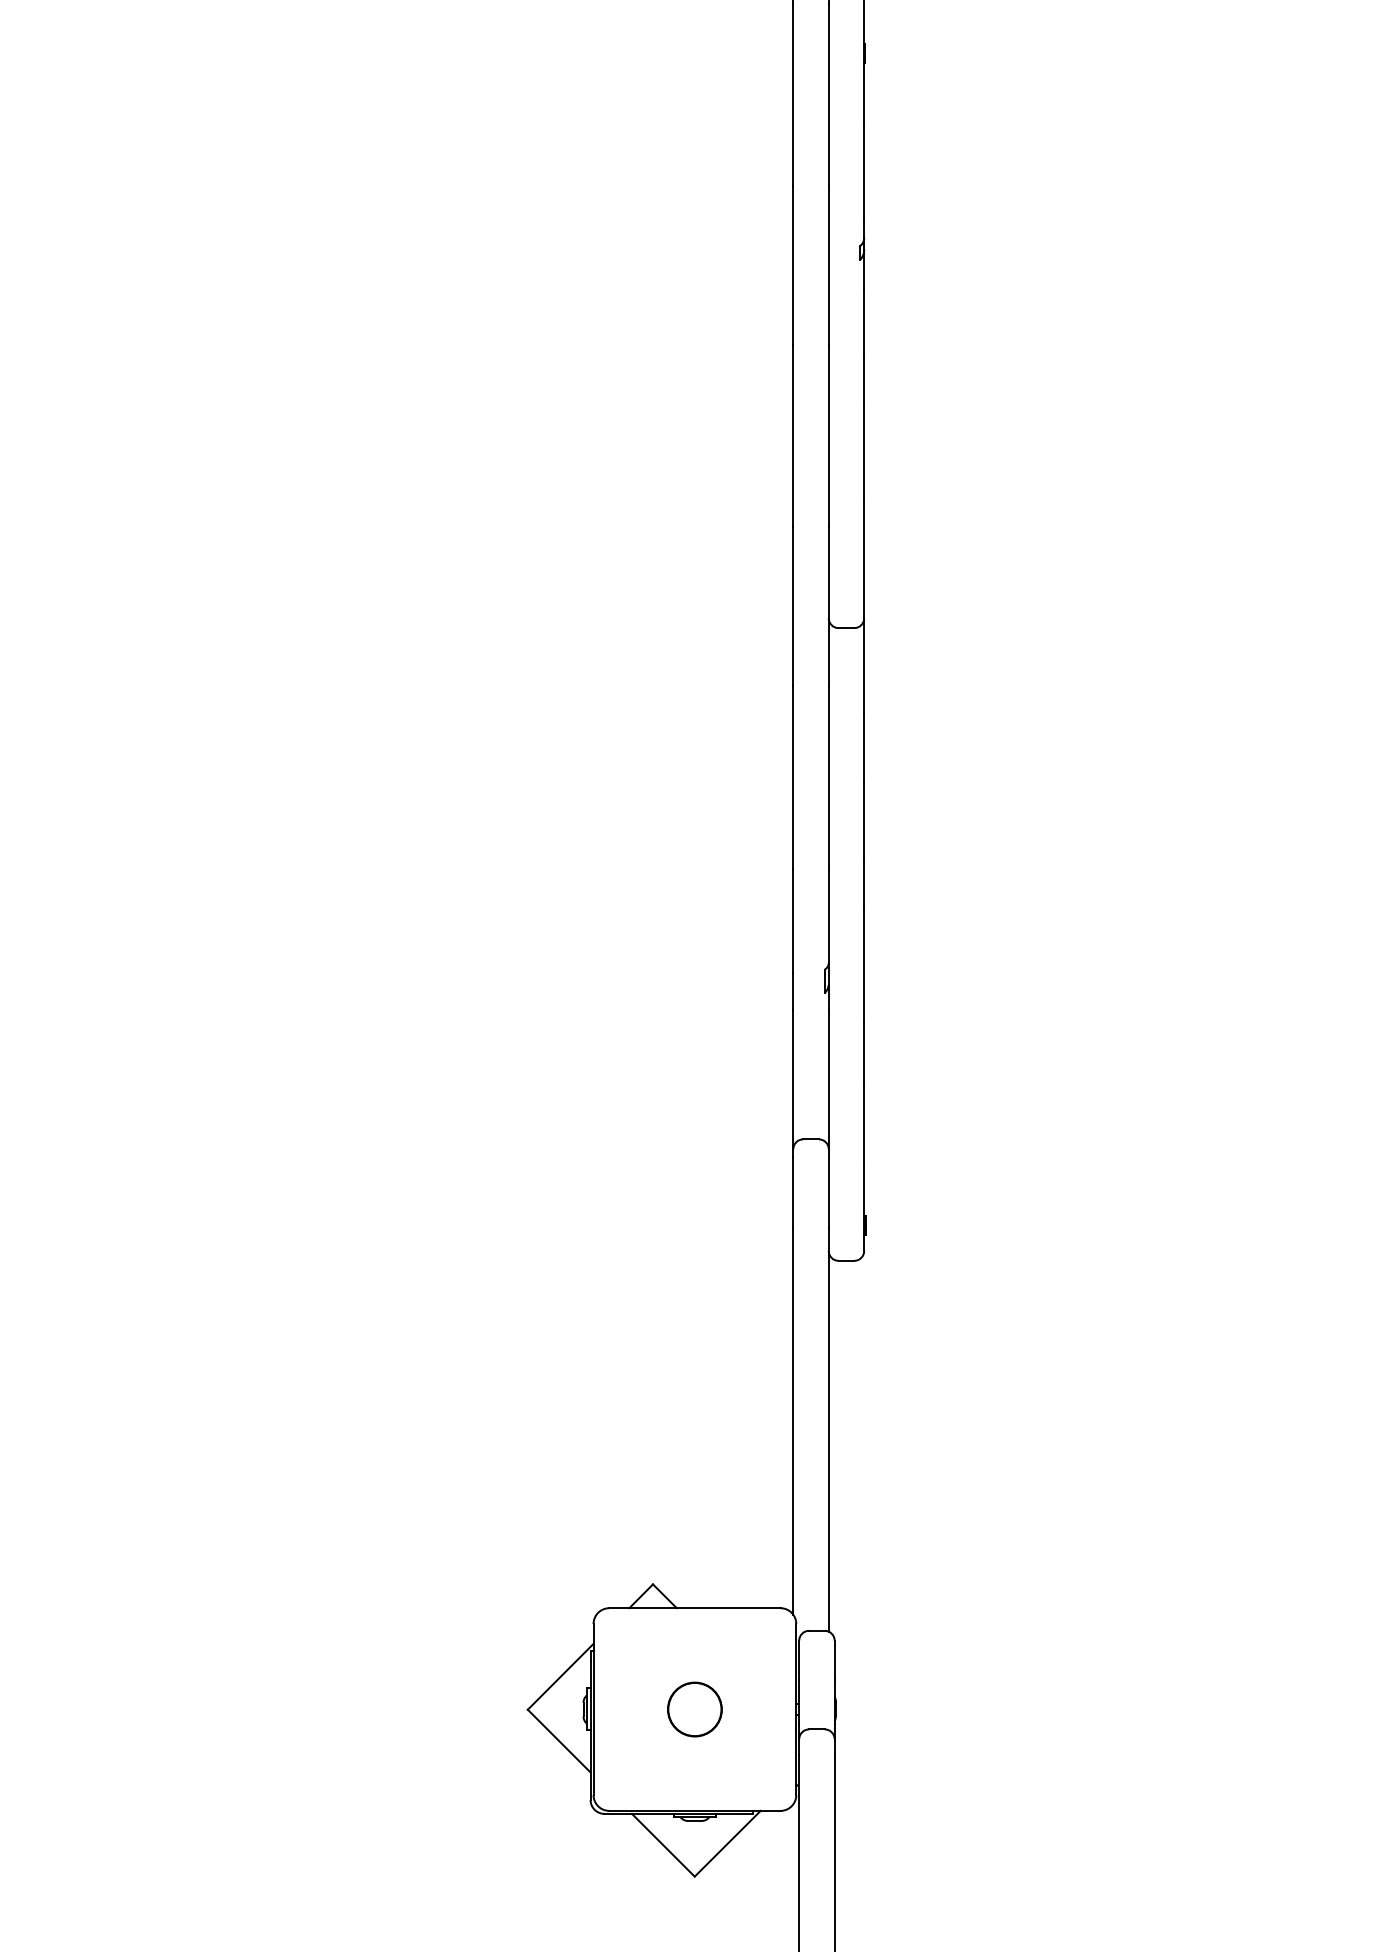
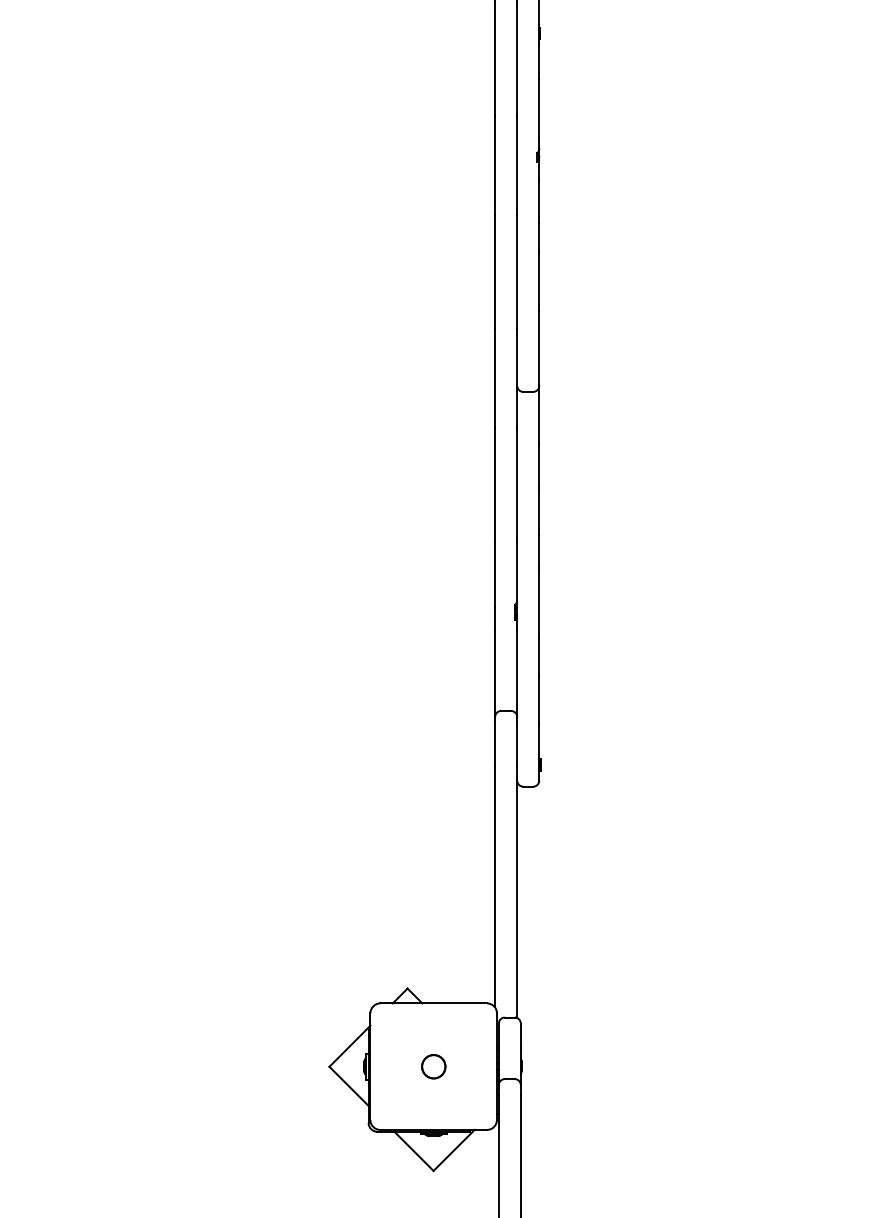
circle: (694, 1709) -> (433, 1066), size x0.7

